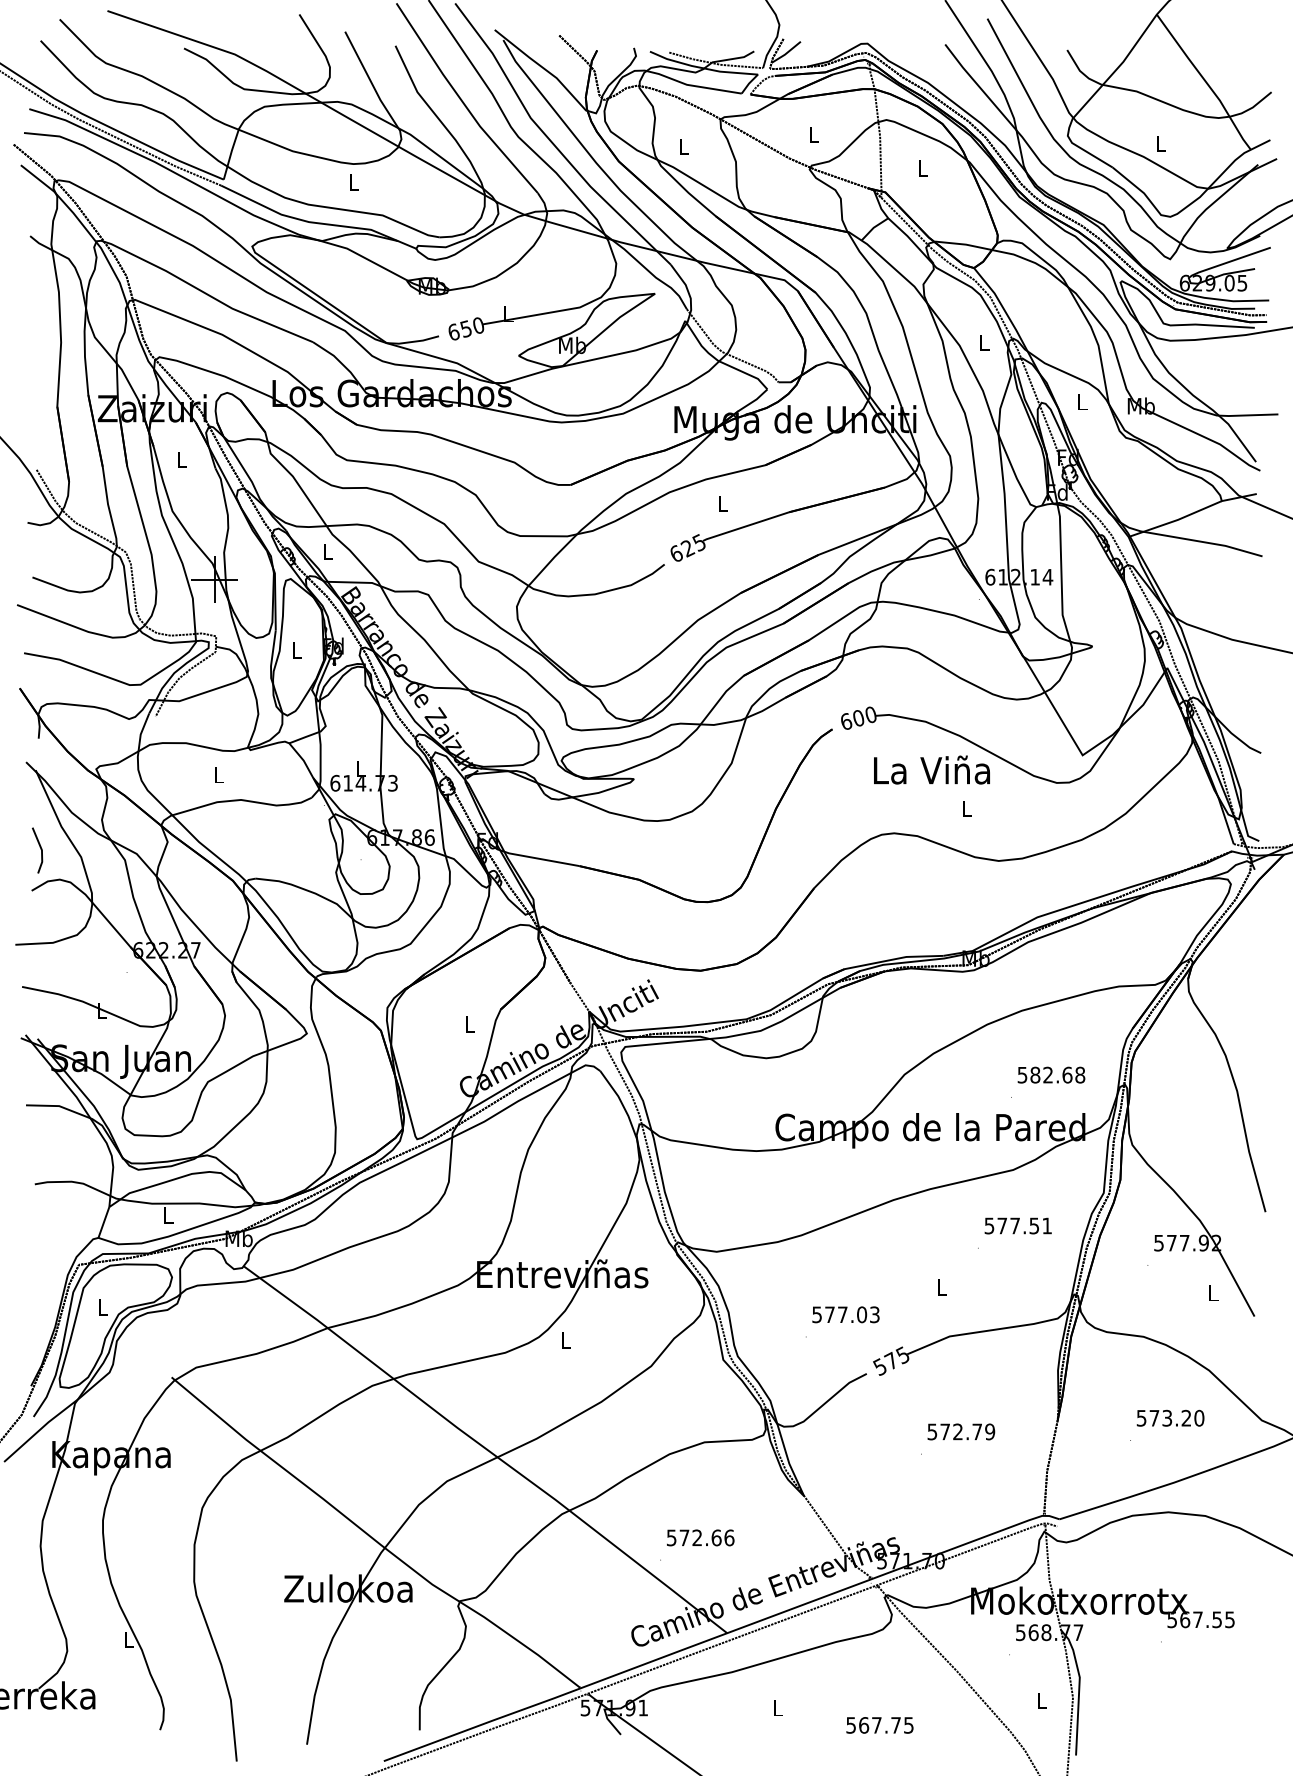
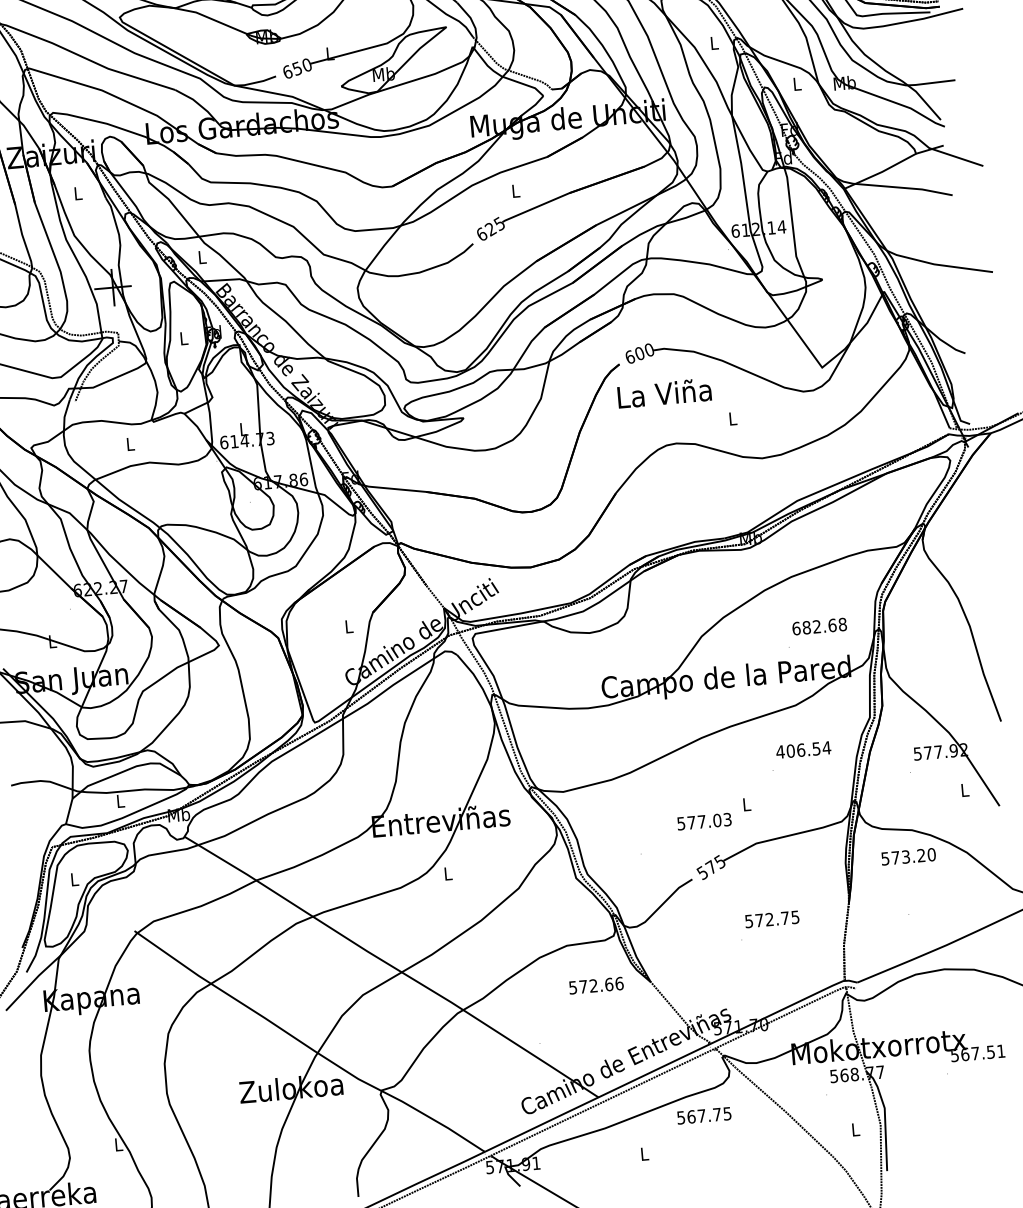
text: (931, 769) -> (664, 392), moved
text: (1022, 1074) -> (796, 628), 582.68 -> 682.68
text: (1018, 1225) -> (803, 749), 577.51 -> 406.54
text: (845, 1314) -> (704, 821), moved
text: (1170, 1417) -> (908, 856), moved
text: (990, 1431) -> (795, 916), 572.79 -> 572.75
text: (700, 1537) -> (596, 985), moved
text: (1229, 1619) -> (1000, 1051), 567.55 -> 567.51
text: (879, 1725) -> (703, 1115), moved

